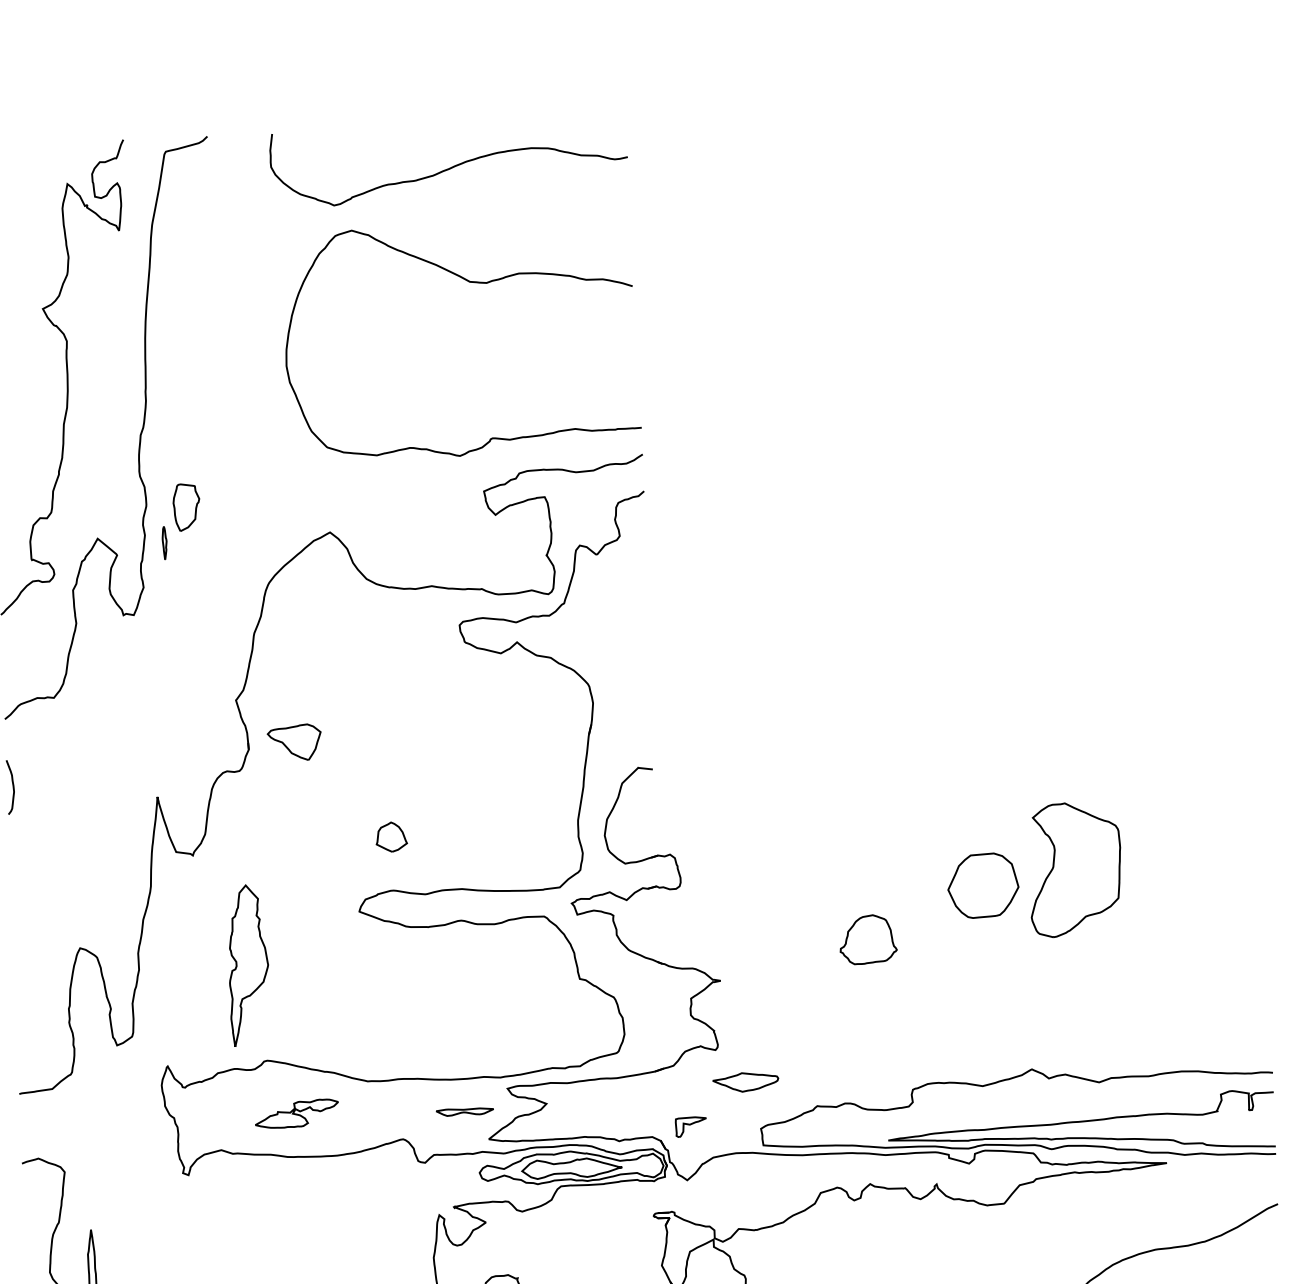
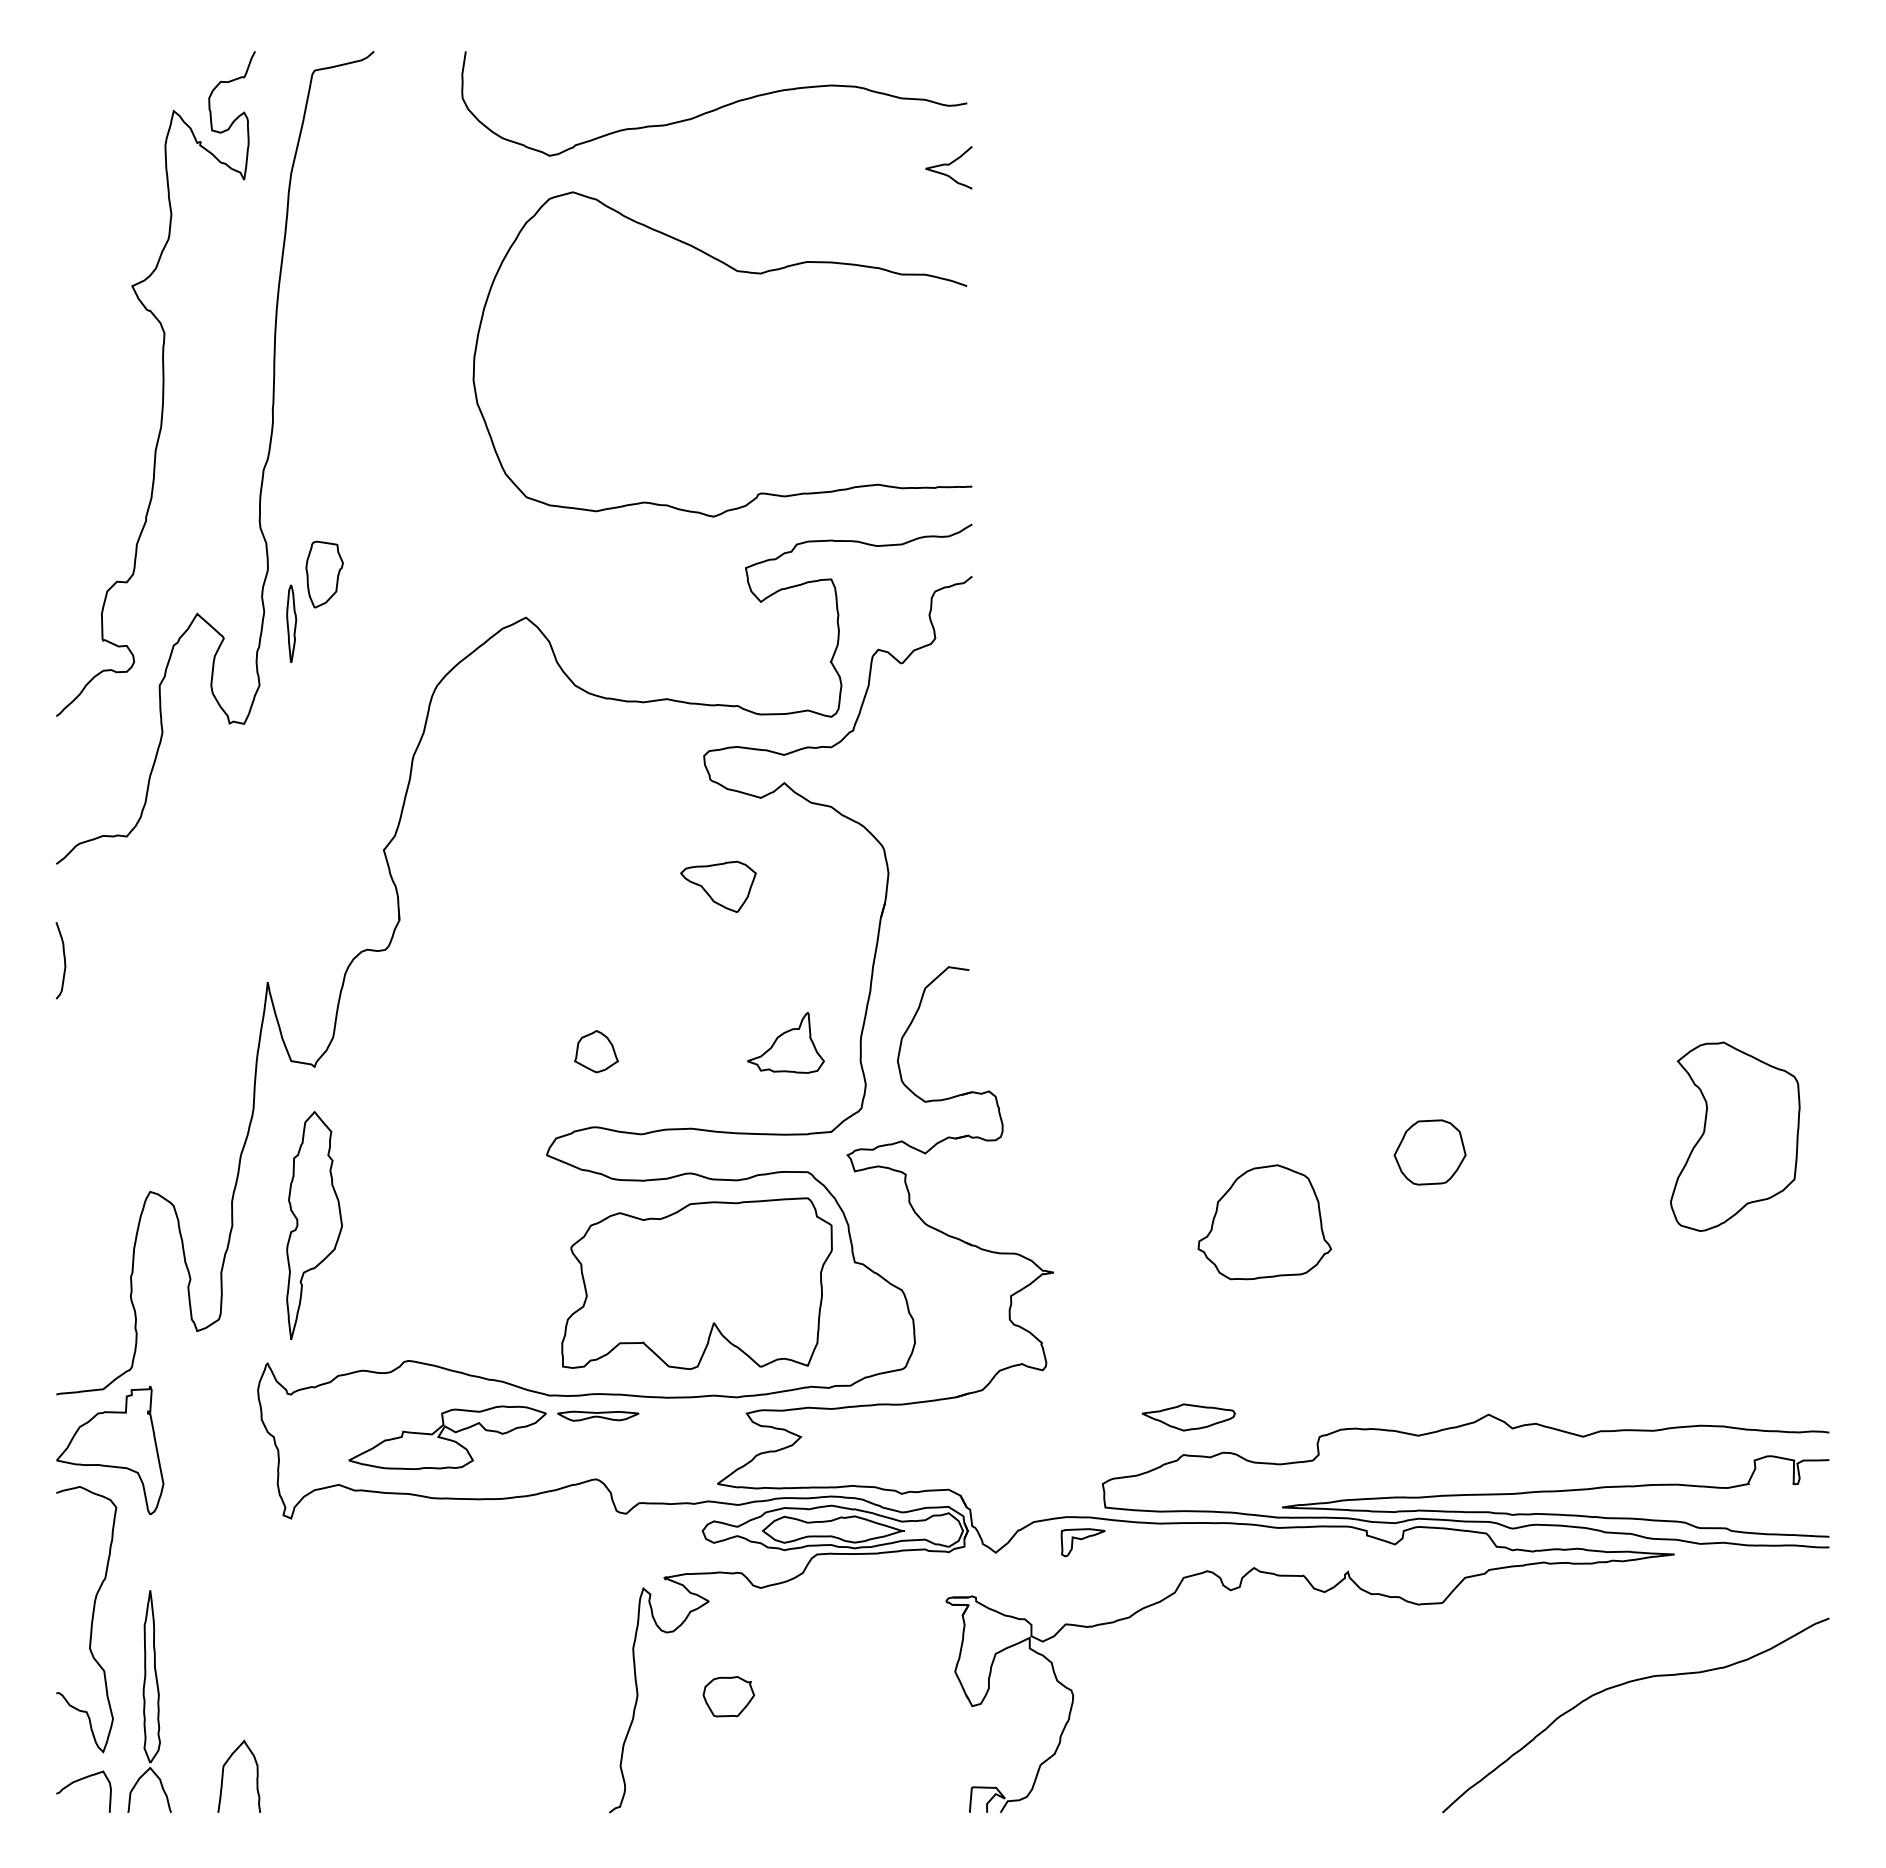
curve: (616, 201) -> (948, 165), added
part: (164, 542) -> (291, 623), size x1.67
part: (294, 742) -> (718, 886), moved
part: (524, 825) -> (785, 1042), added
part: (1075, 869) -> (1735, 1136), moved
part: (982, 885) -> (1429, 1152), size x0.71
part: (868, 939) -> (1264, 1222), size x1.67
part: (248, 964) -> (314, 1224), moved
part: (468, 998) -> (696, 1283), added
part: (745, 1082) -> (1188, 1417), moved
part: (465, 1111) -> (598, 1415), moved
part: (296, 1113) -> (447, 1437), size x1.67
part: (690, 1126) -> (1082, 1542), moved
part: (59, 1132) -> (110, 1450), added

